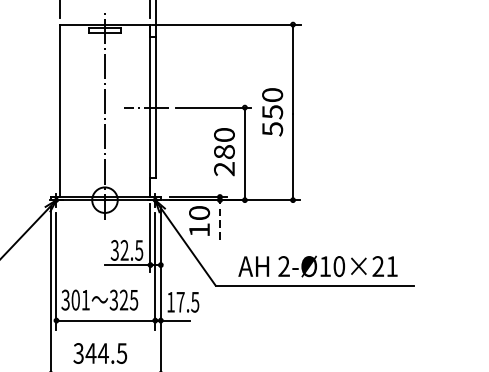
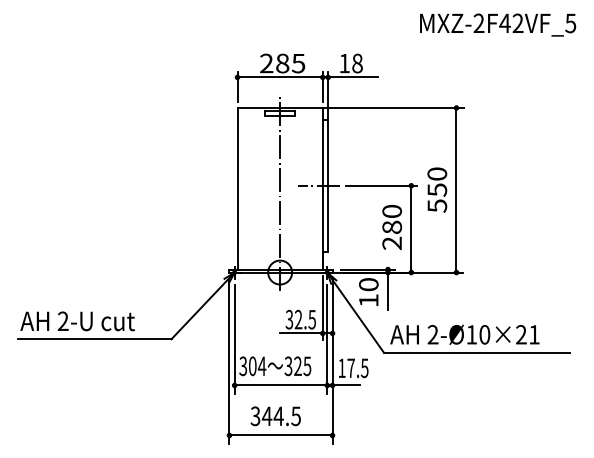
line: (219, 219) -> (387, 290), dashed -> solid
text: (317, 266) -> (464, 334), moved
text: (85, 299) -> (261, 365), 301 -> 304

